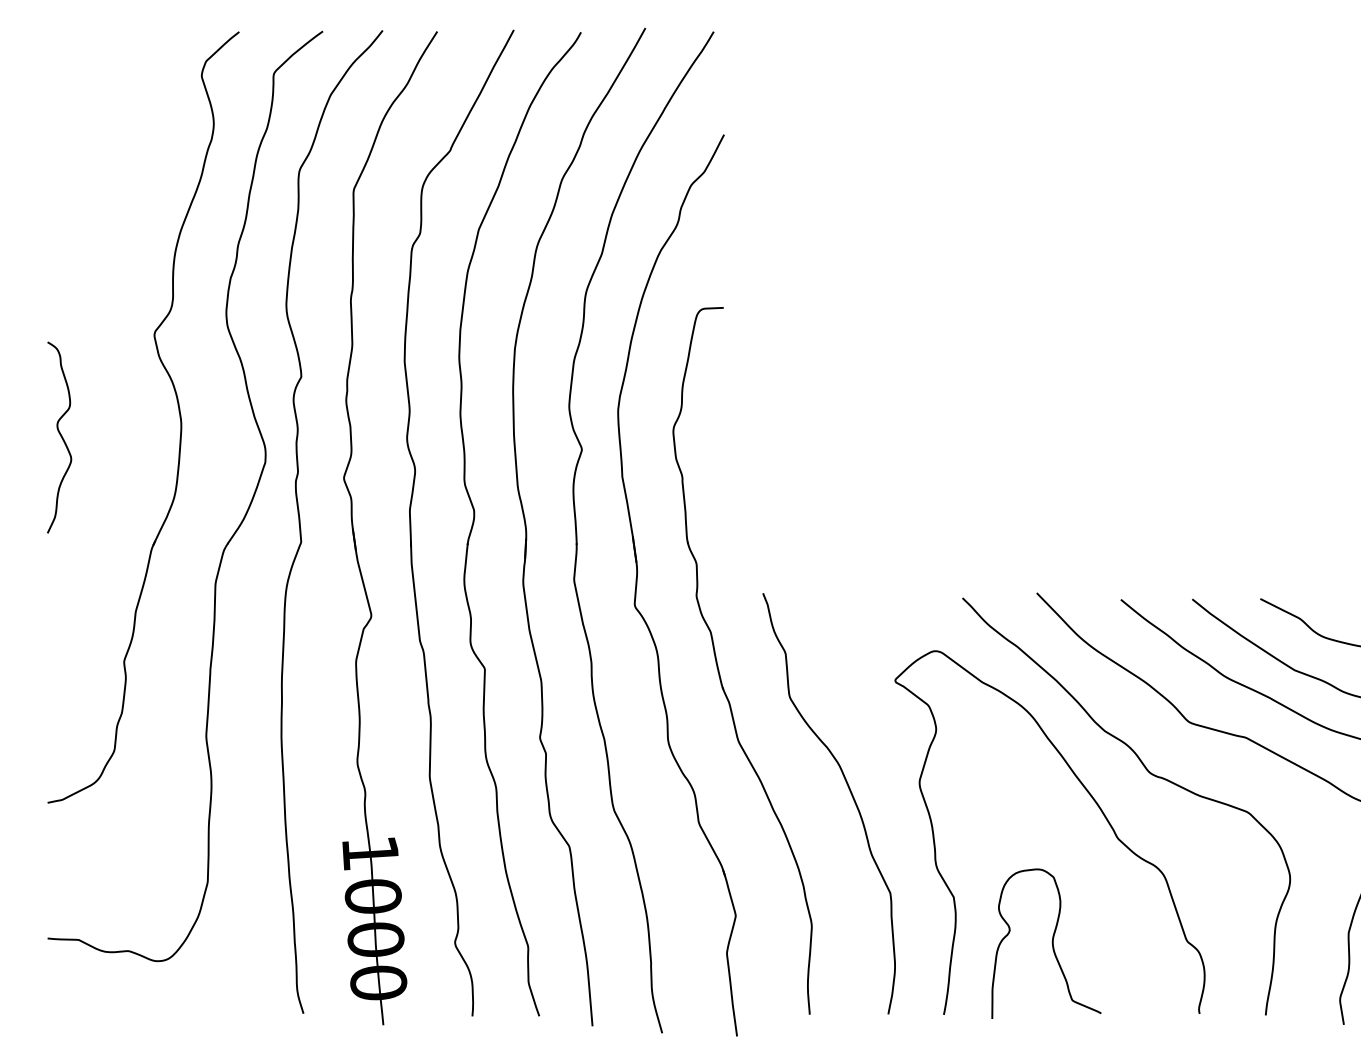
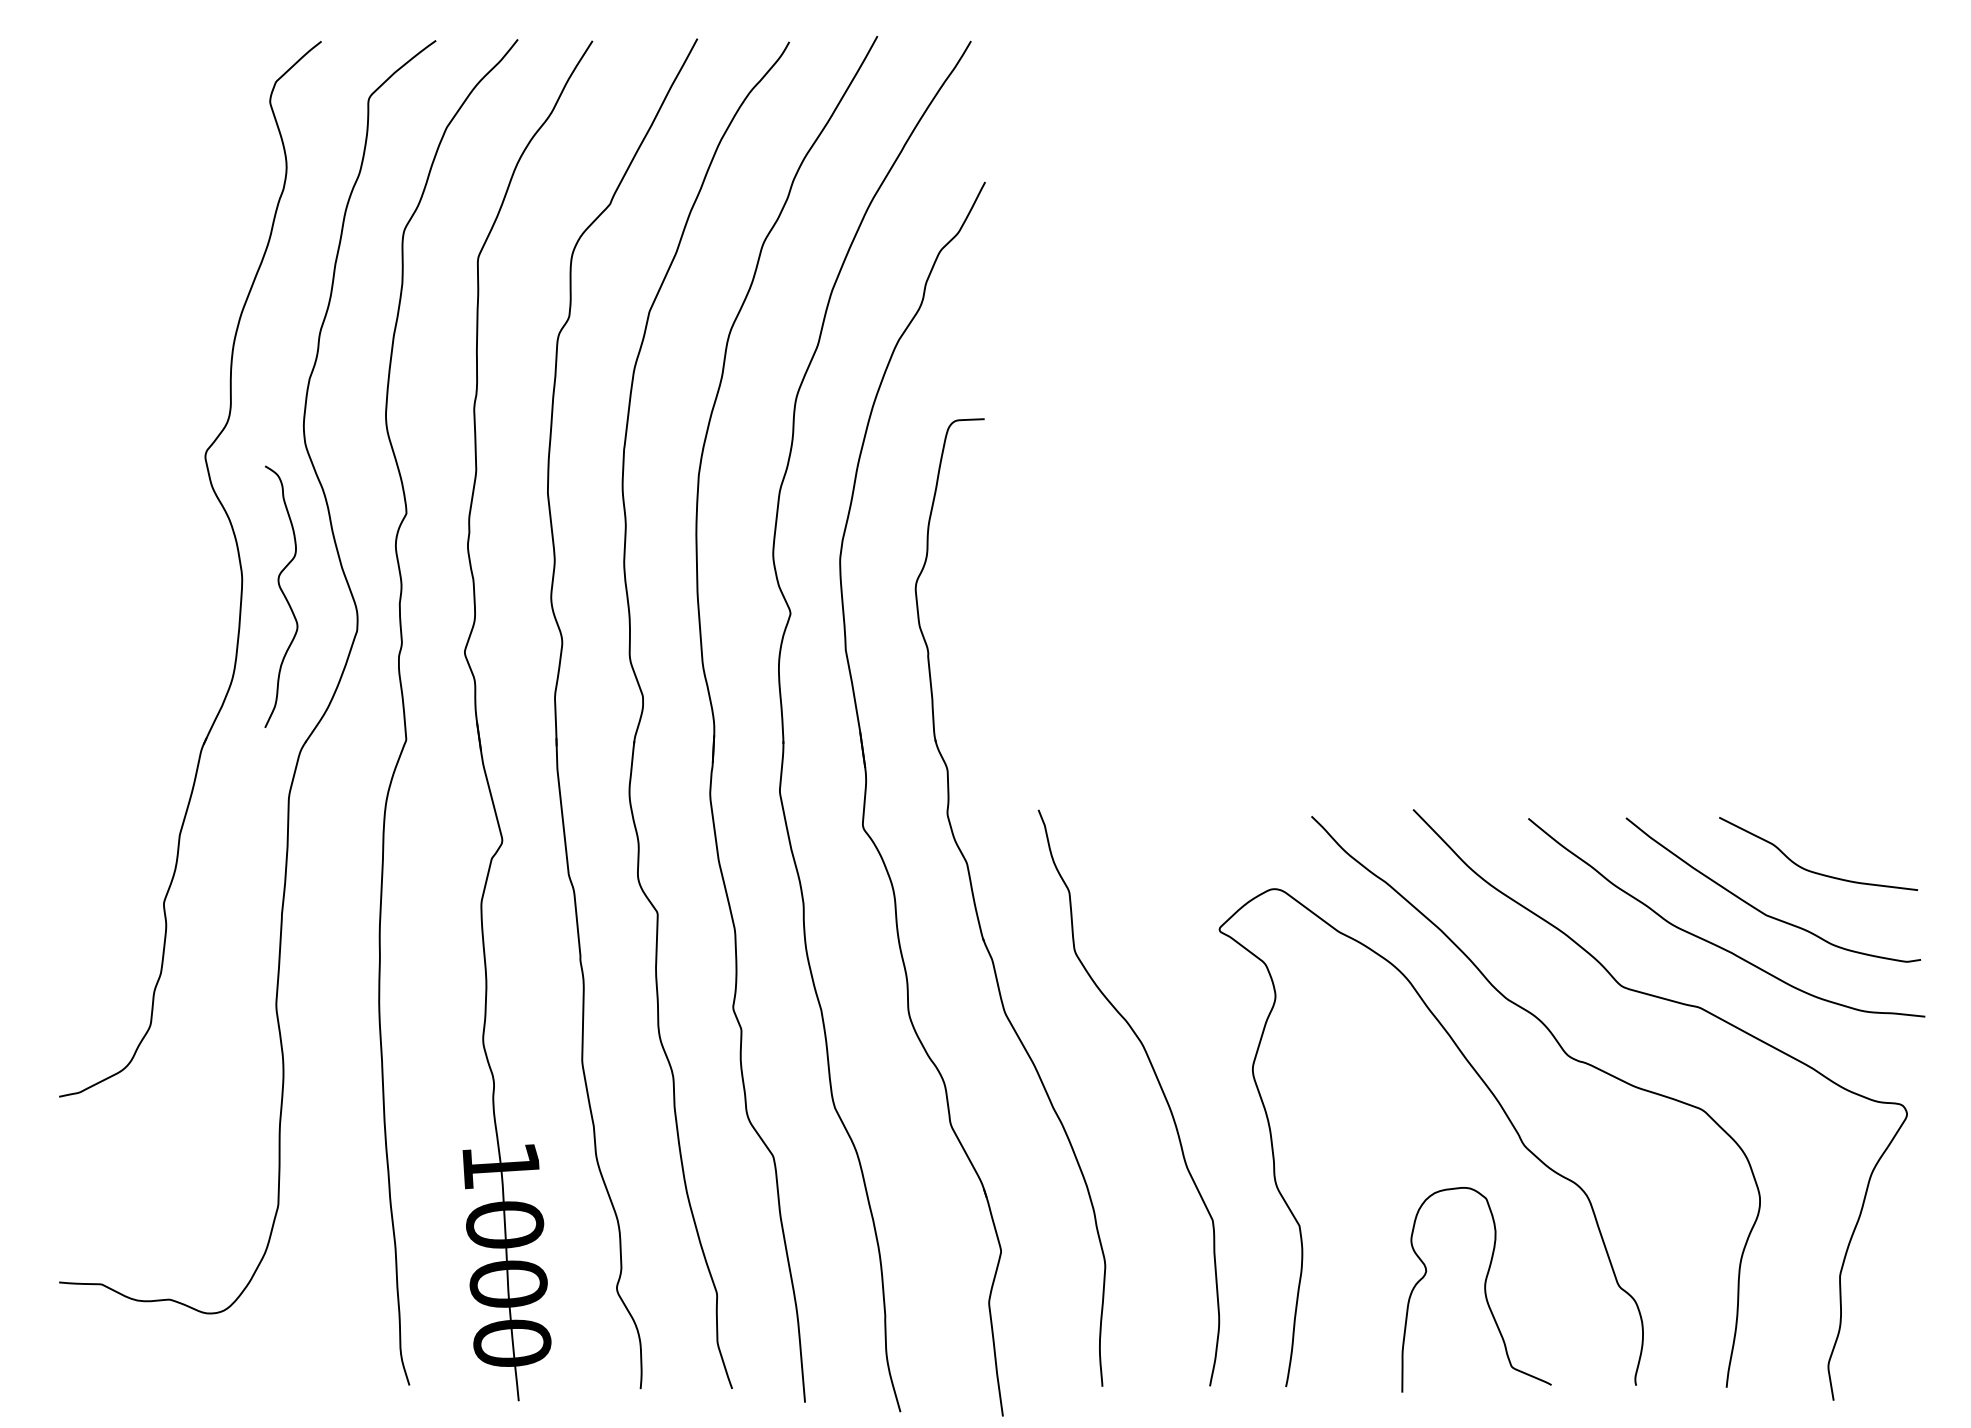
curve: (60, 435) -> (282, 594), moved
curve: (1052, 943) -> (1484, 1289), moved

